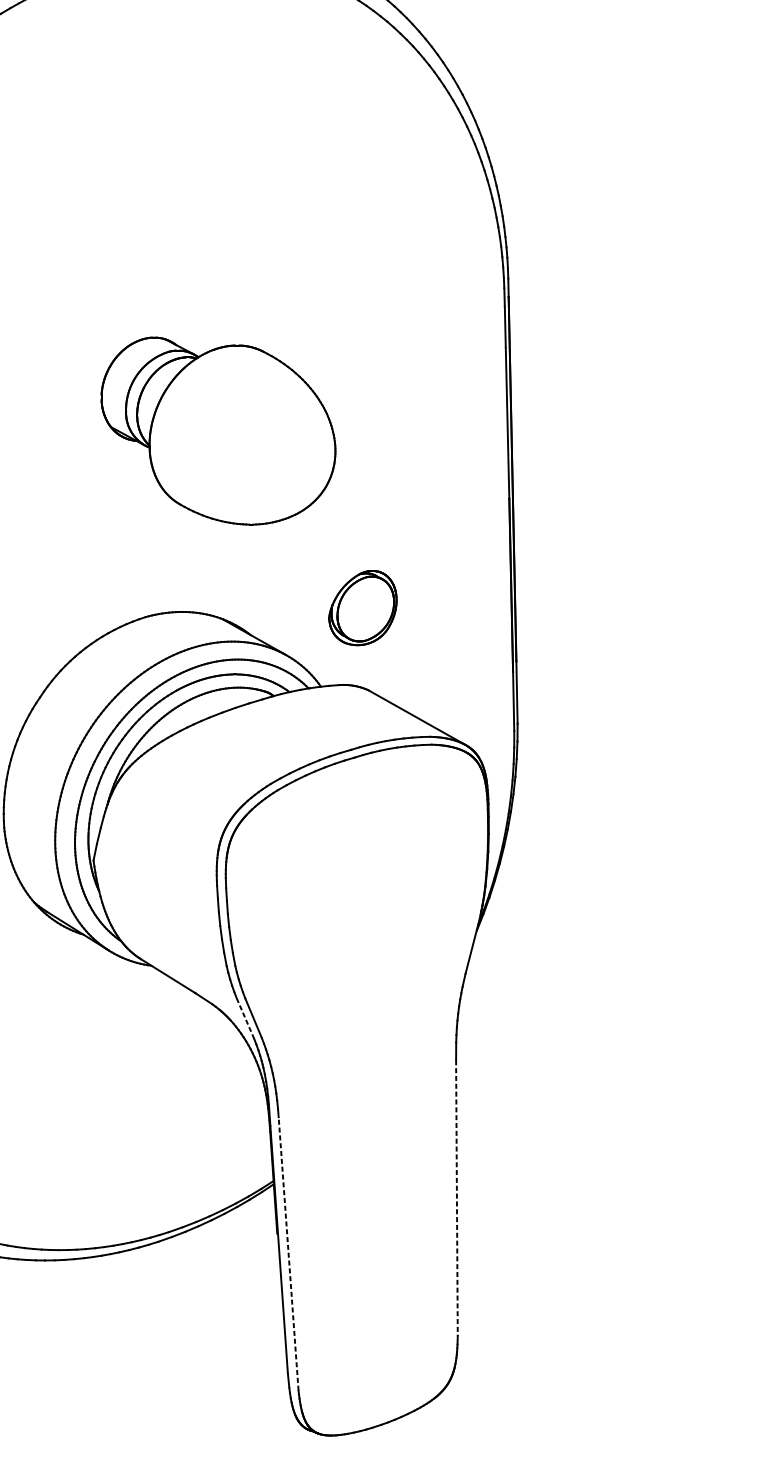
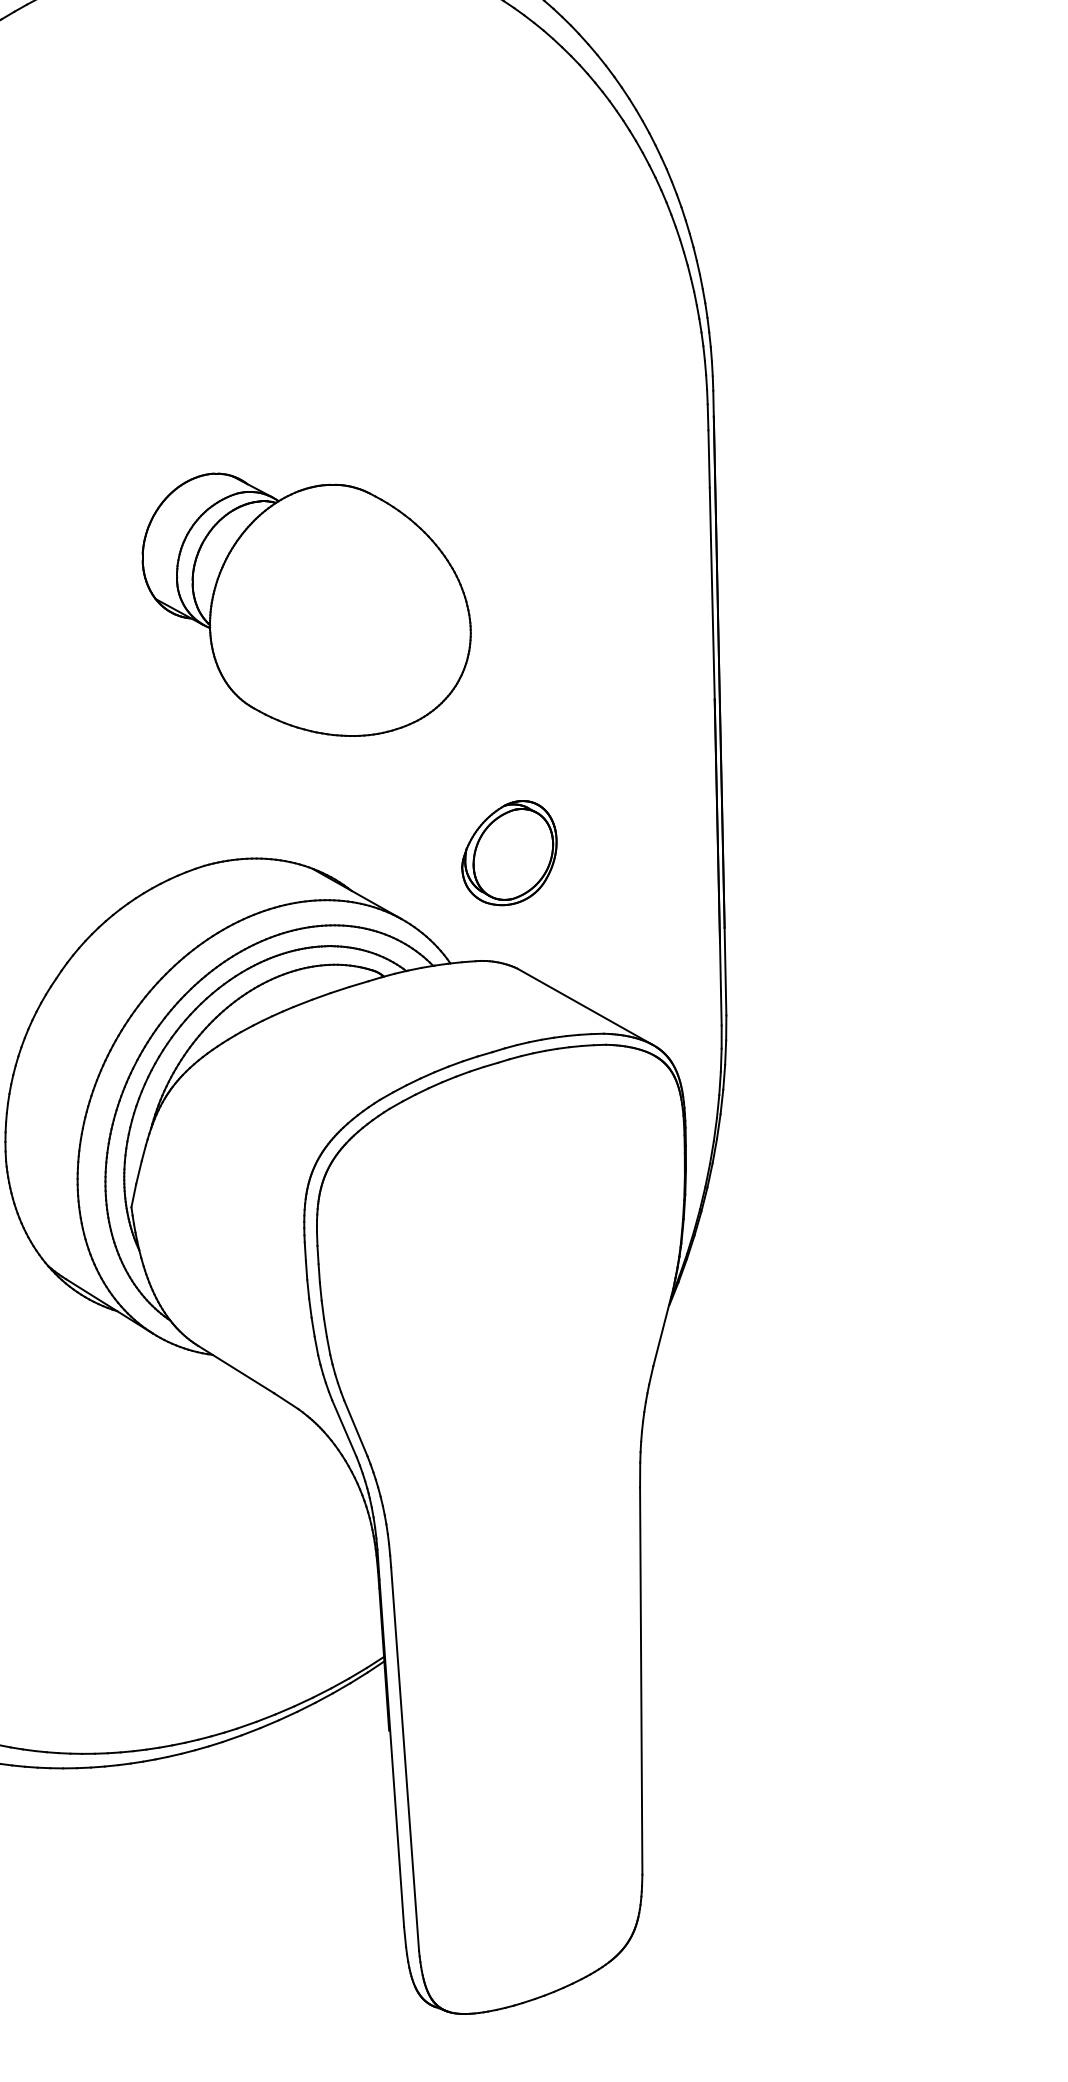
line: (245, 1018) -> (344, 1428), dashed -> solid
line: (457, 1198) -> (641, 1681), dashed -> solid
line: (288, 1253) -> (405, 1758), dashed -> solid

